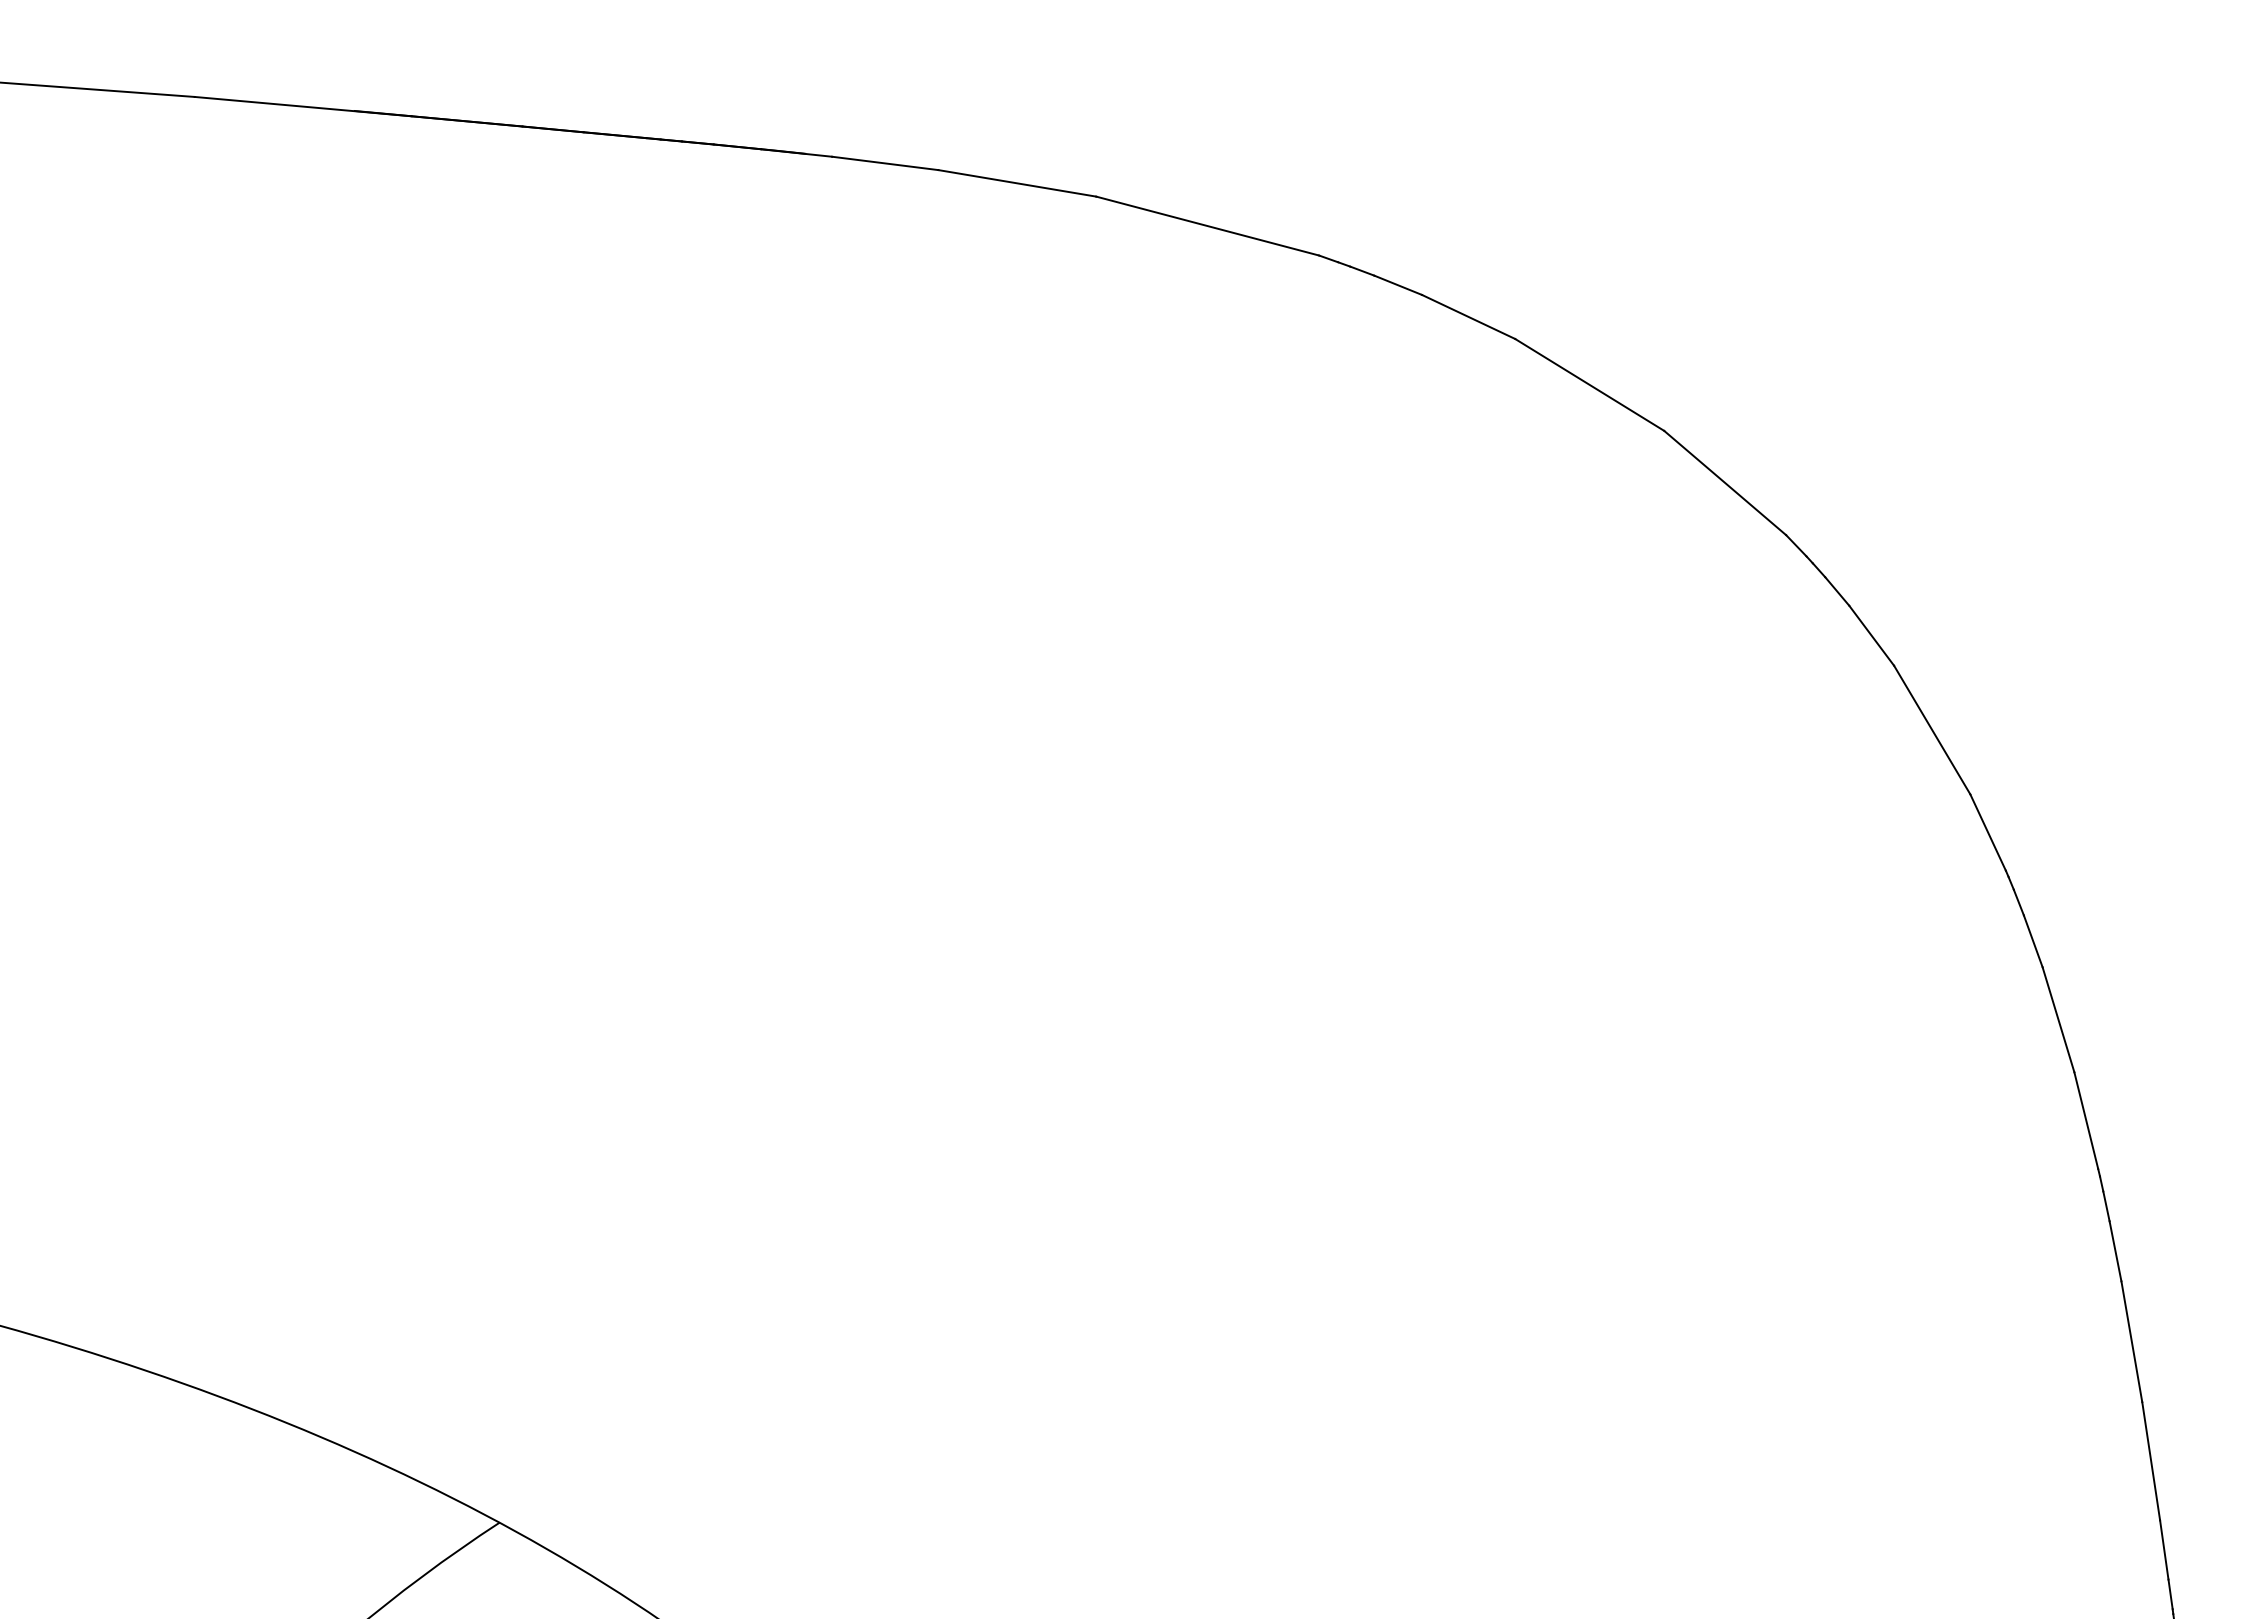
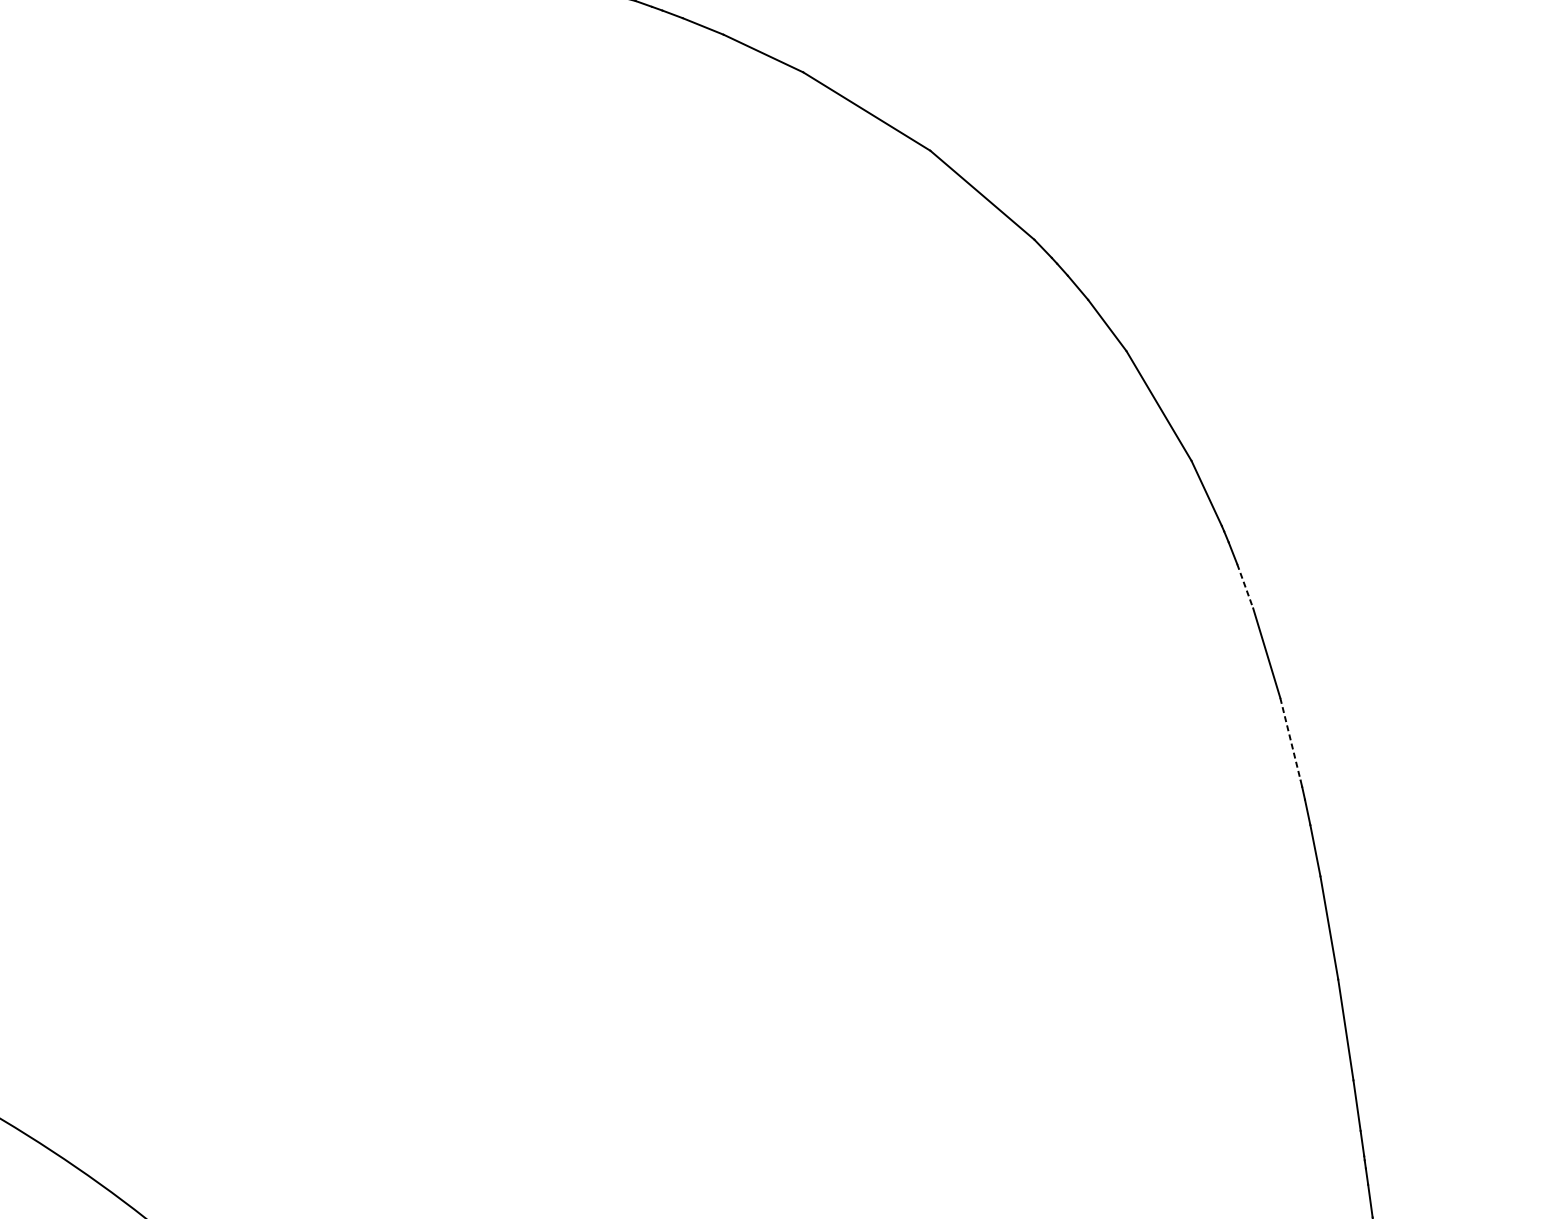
line: (2033, 941) -> (1245, 586), solid -> dashed
line: (2086, 1120) -> (1290, 739), solid -> dashed

